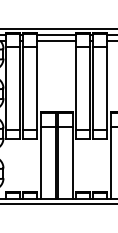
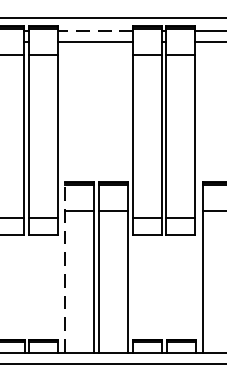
line: (56, 34) -> (95, 29), solid -> dashed
line: (41, 154) -> (65, 265), solid -> dashed

